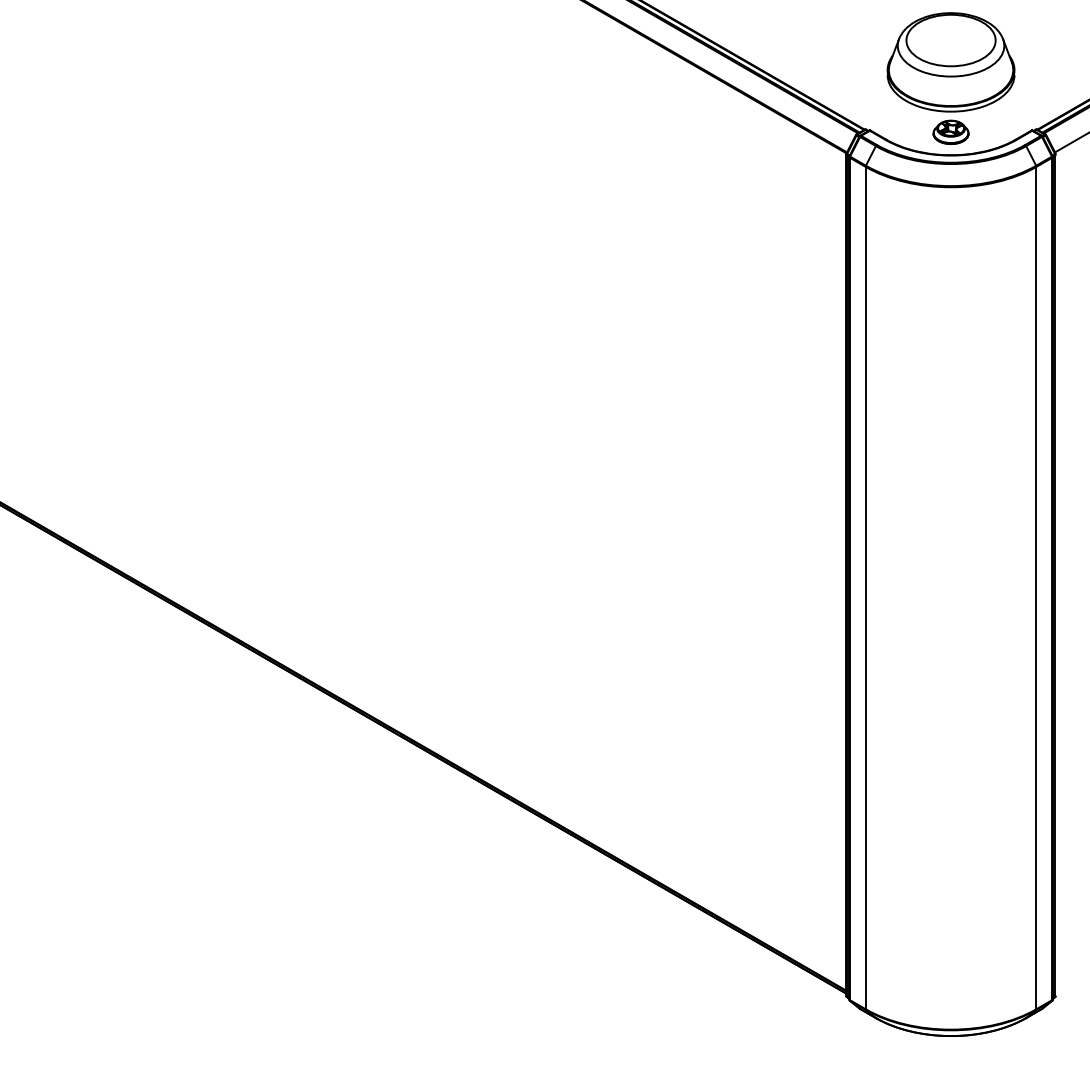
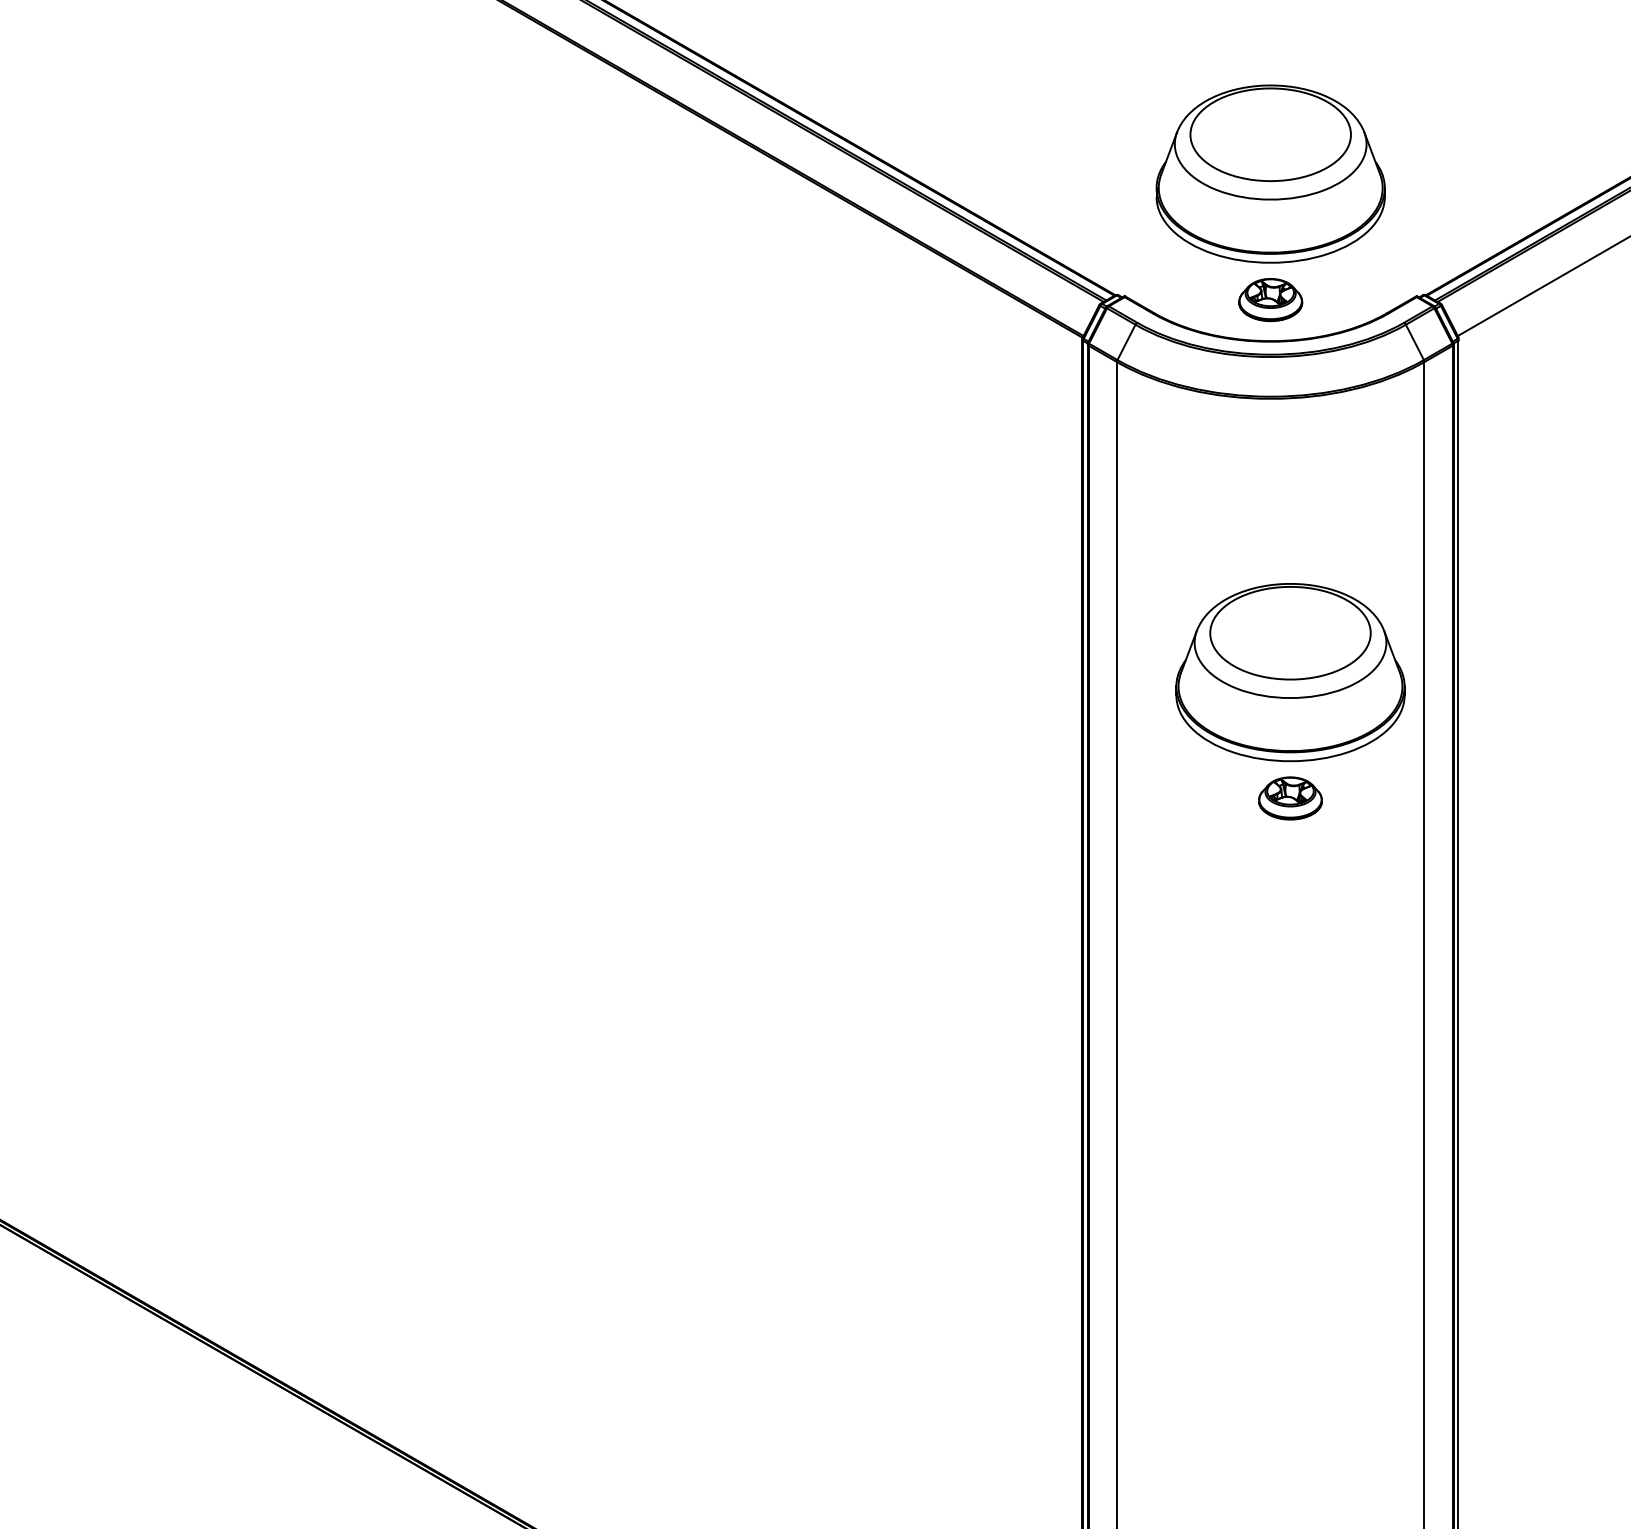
part: (961, 355) -> (1289, 701), added

